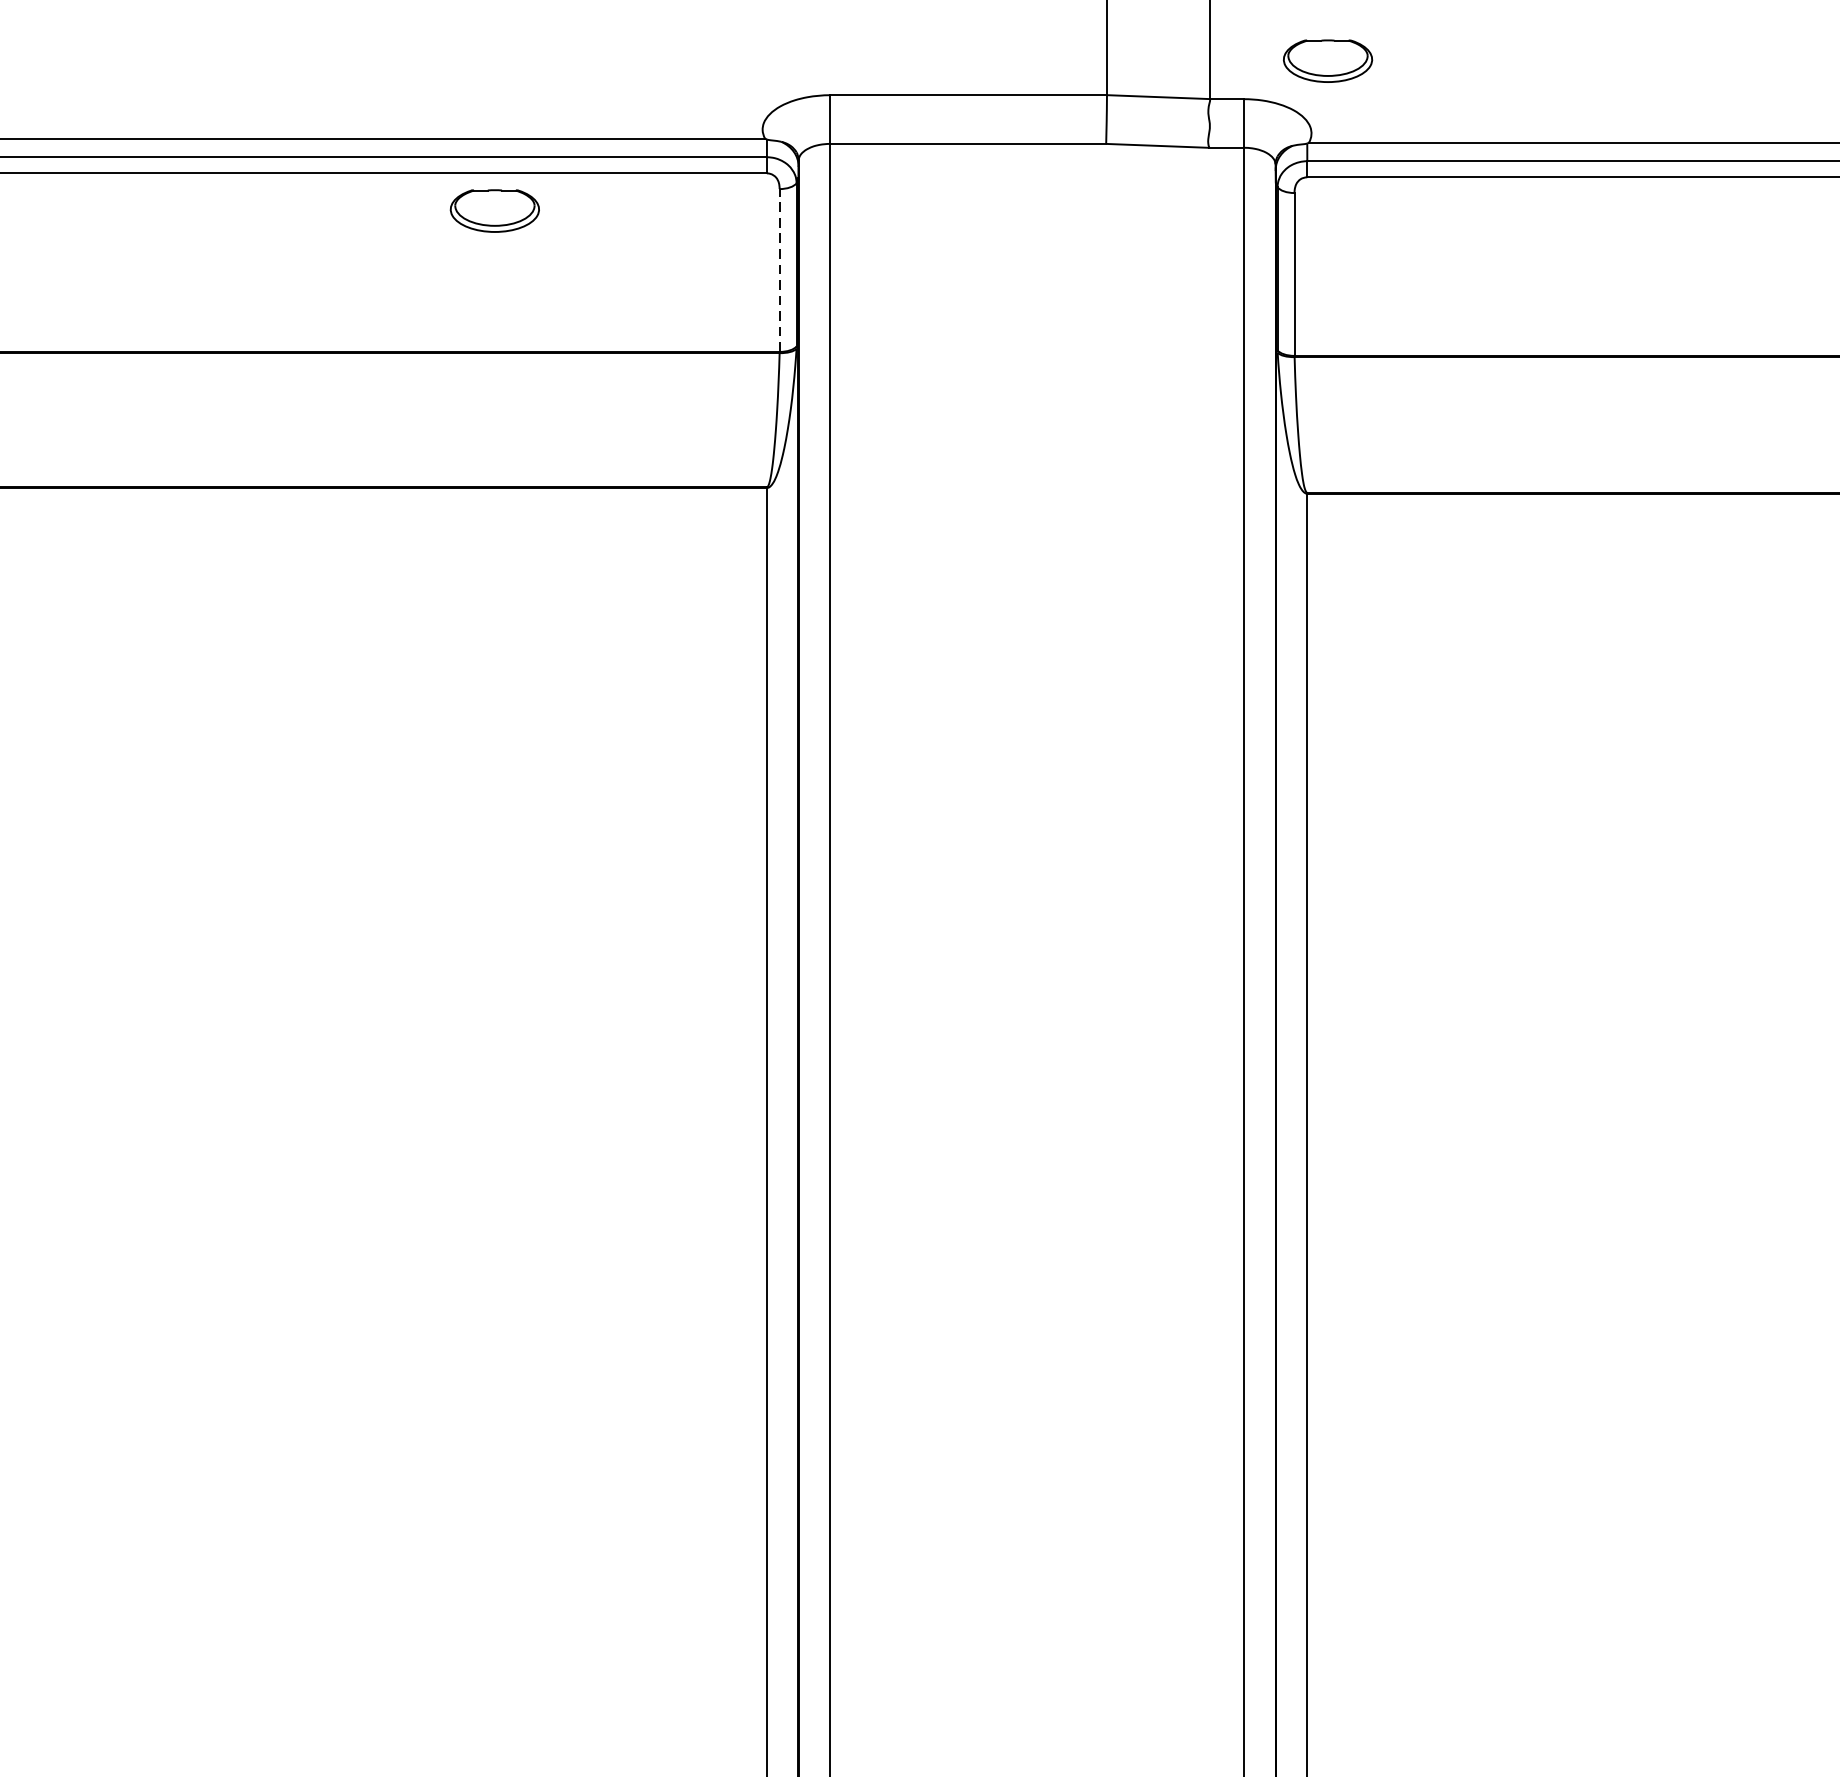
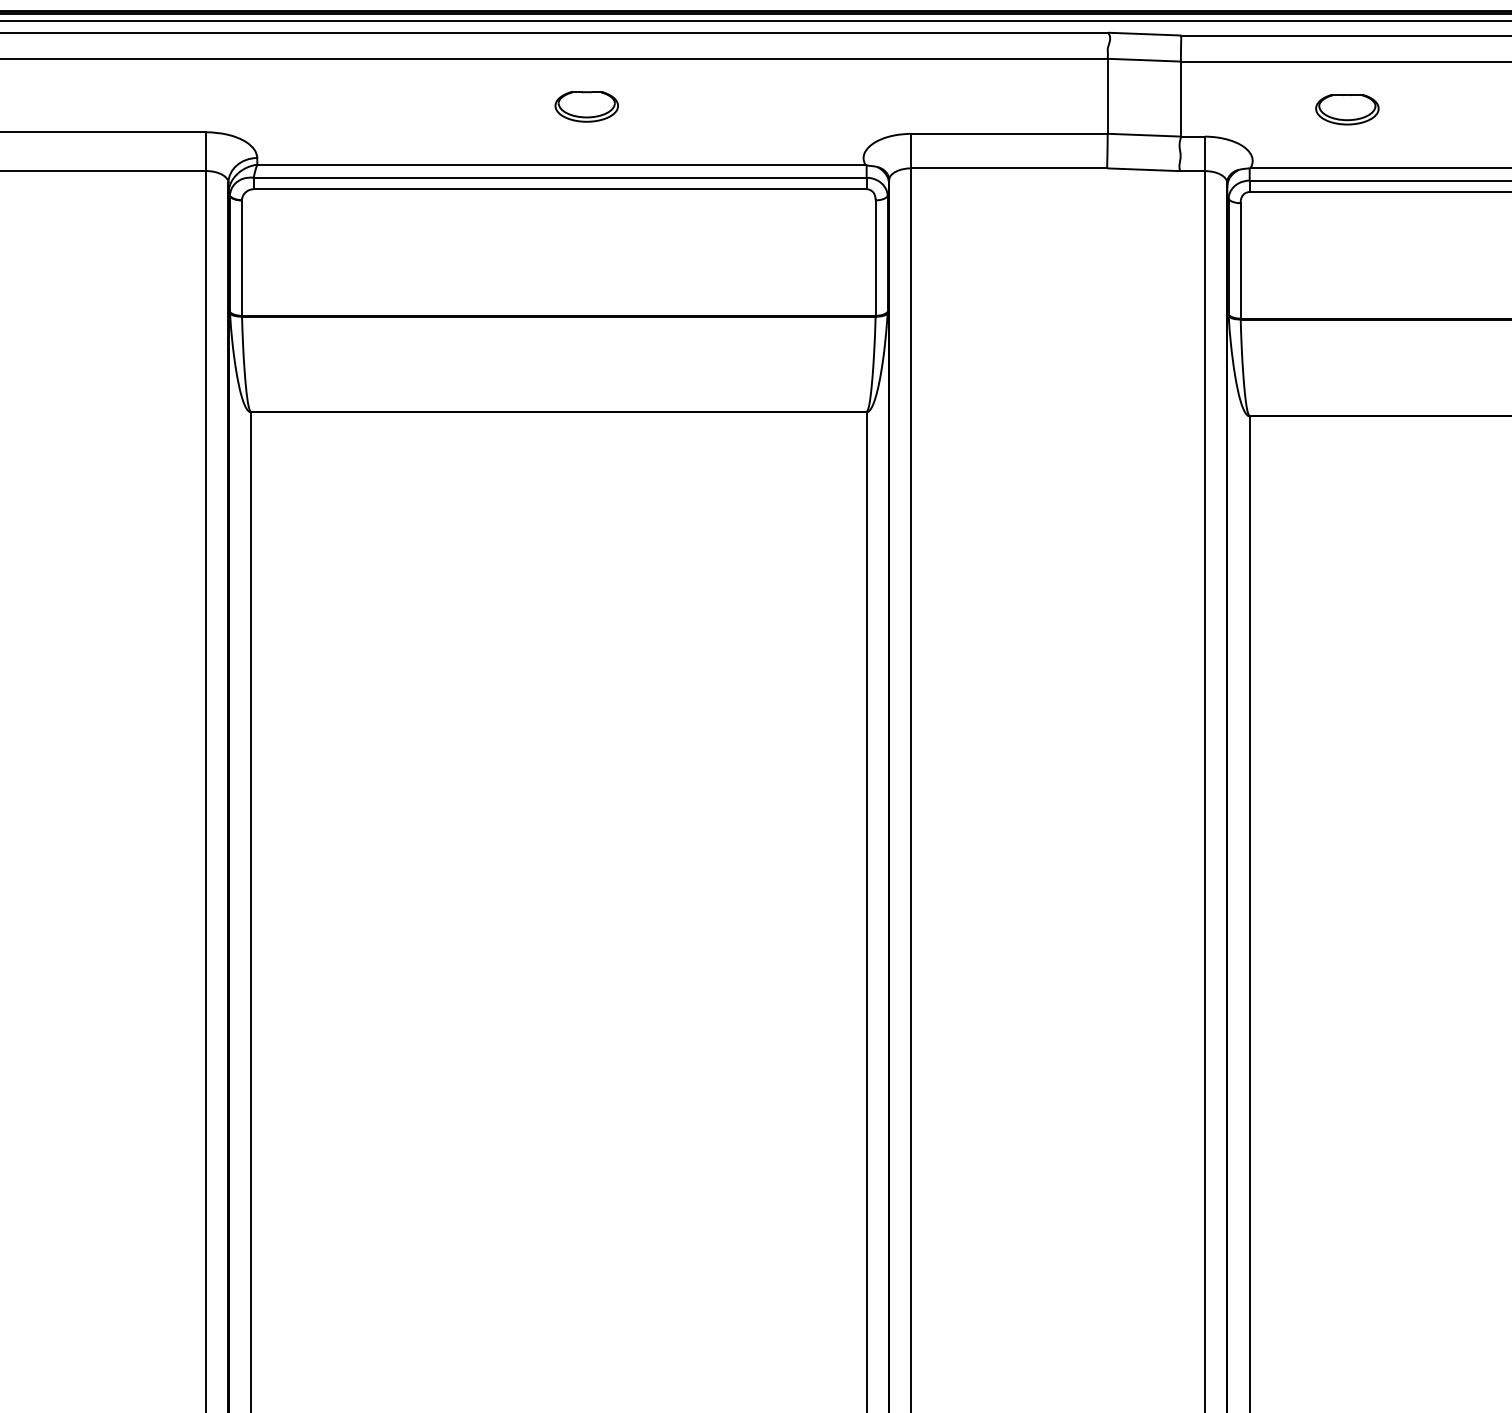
part: (1328, 60) -> (1347, 109), moved
part: (494, 210) -> (586, 106), moved
line: (779, 271) -> (875, 258), dashed -> solid

